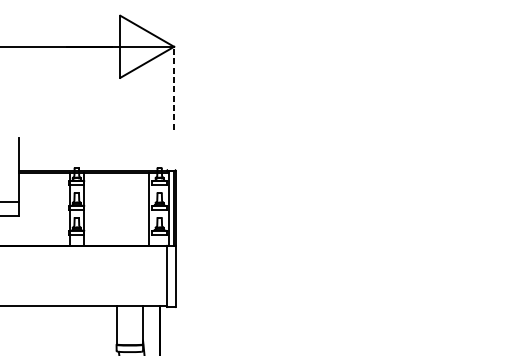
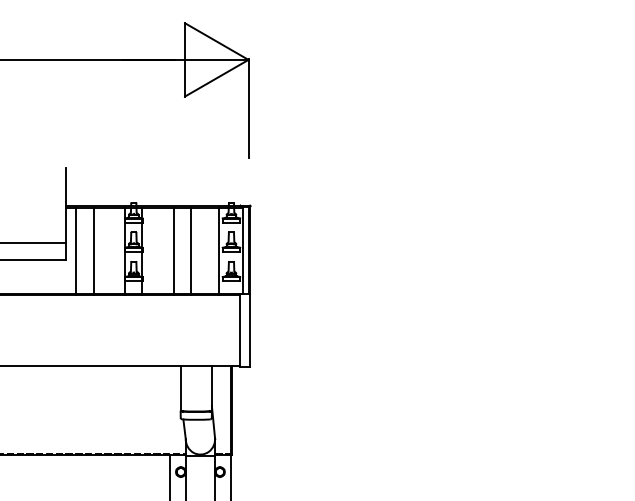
line: (174, 88) -> (248, 108), dashed -> solid
line: (28, 209) -> (76, 251), added
line: (42, 209) -> (93, 251), added
line: (111, 209) -> (174, 251), added
line: (125, 209) -> (191, 251), added

